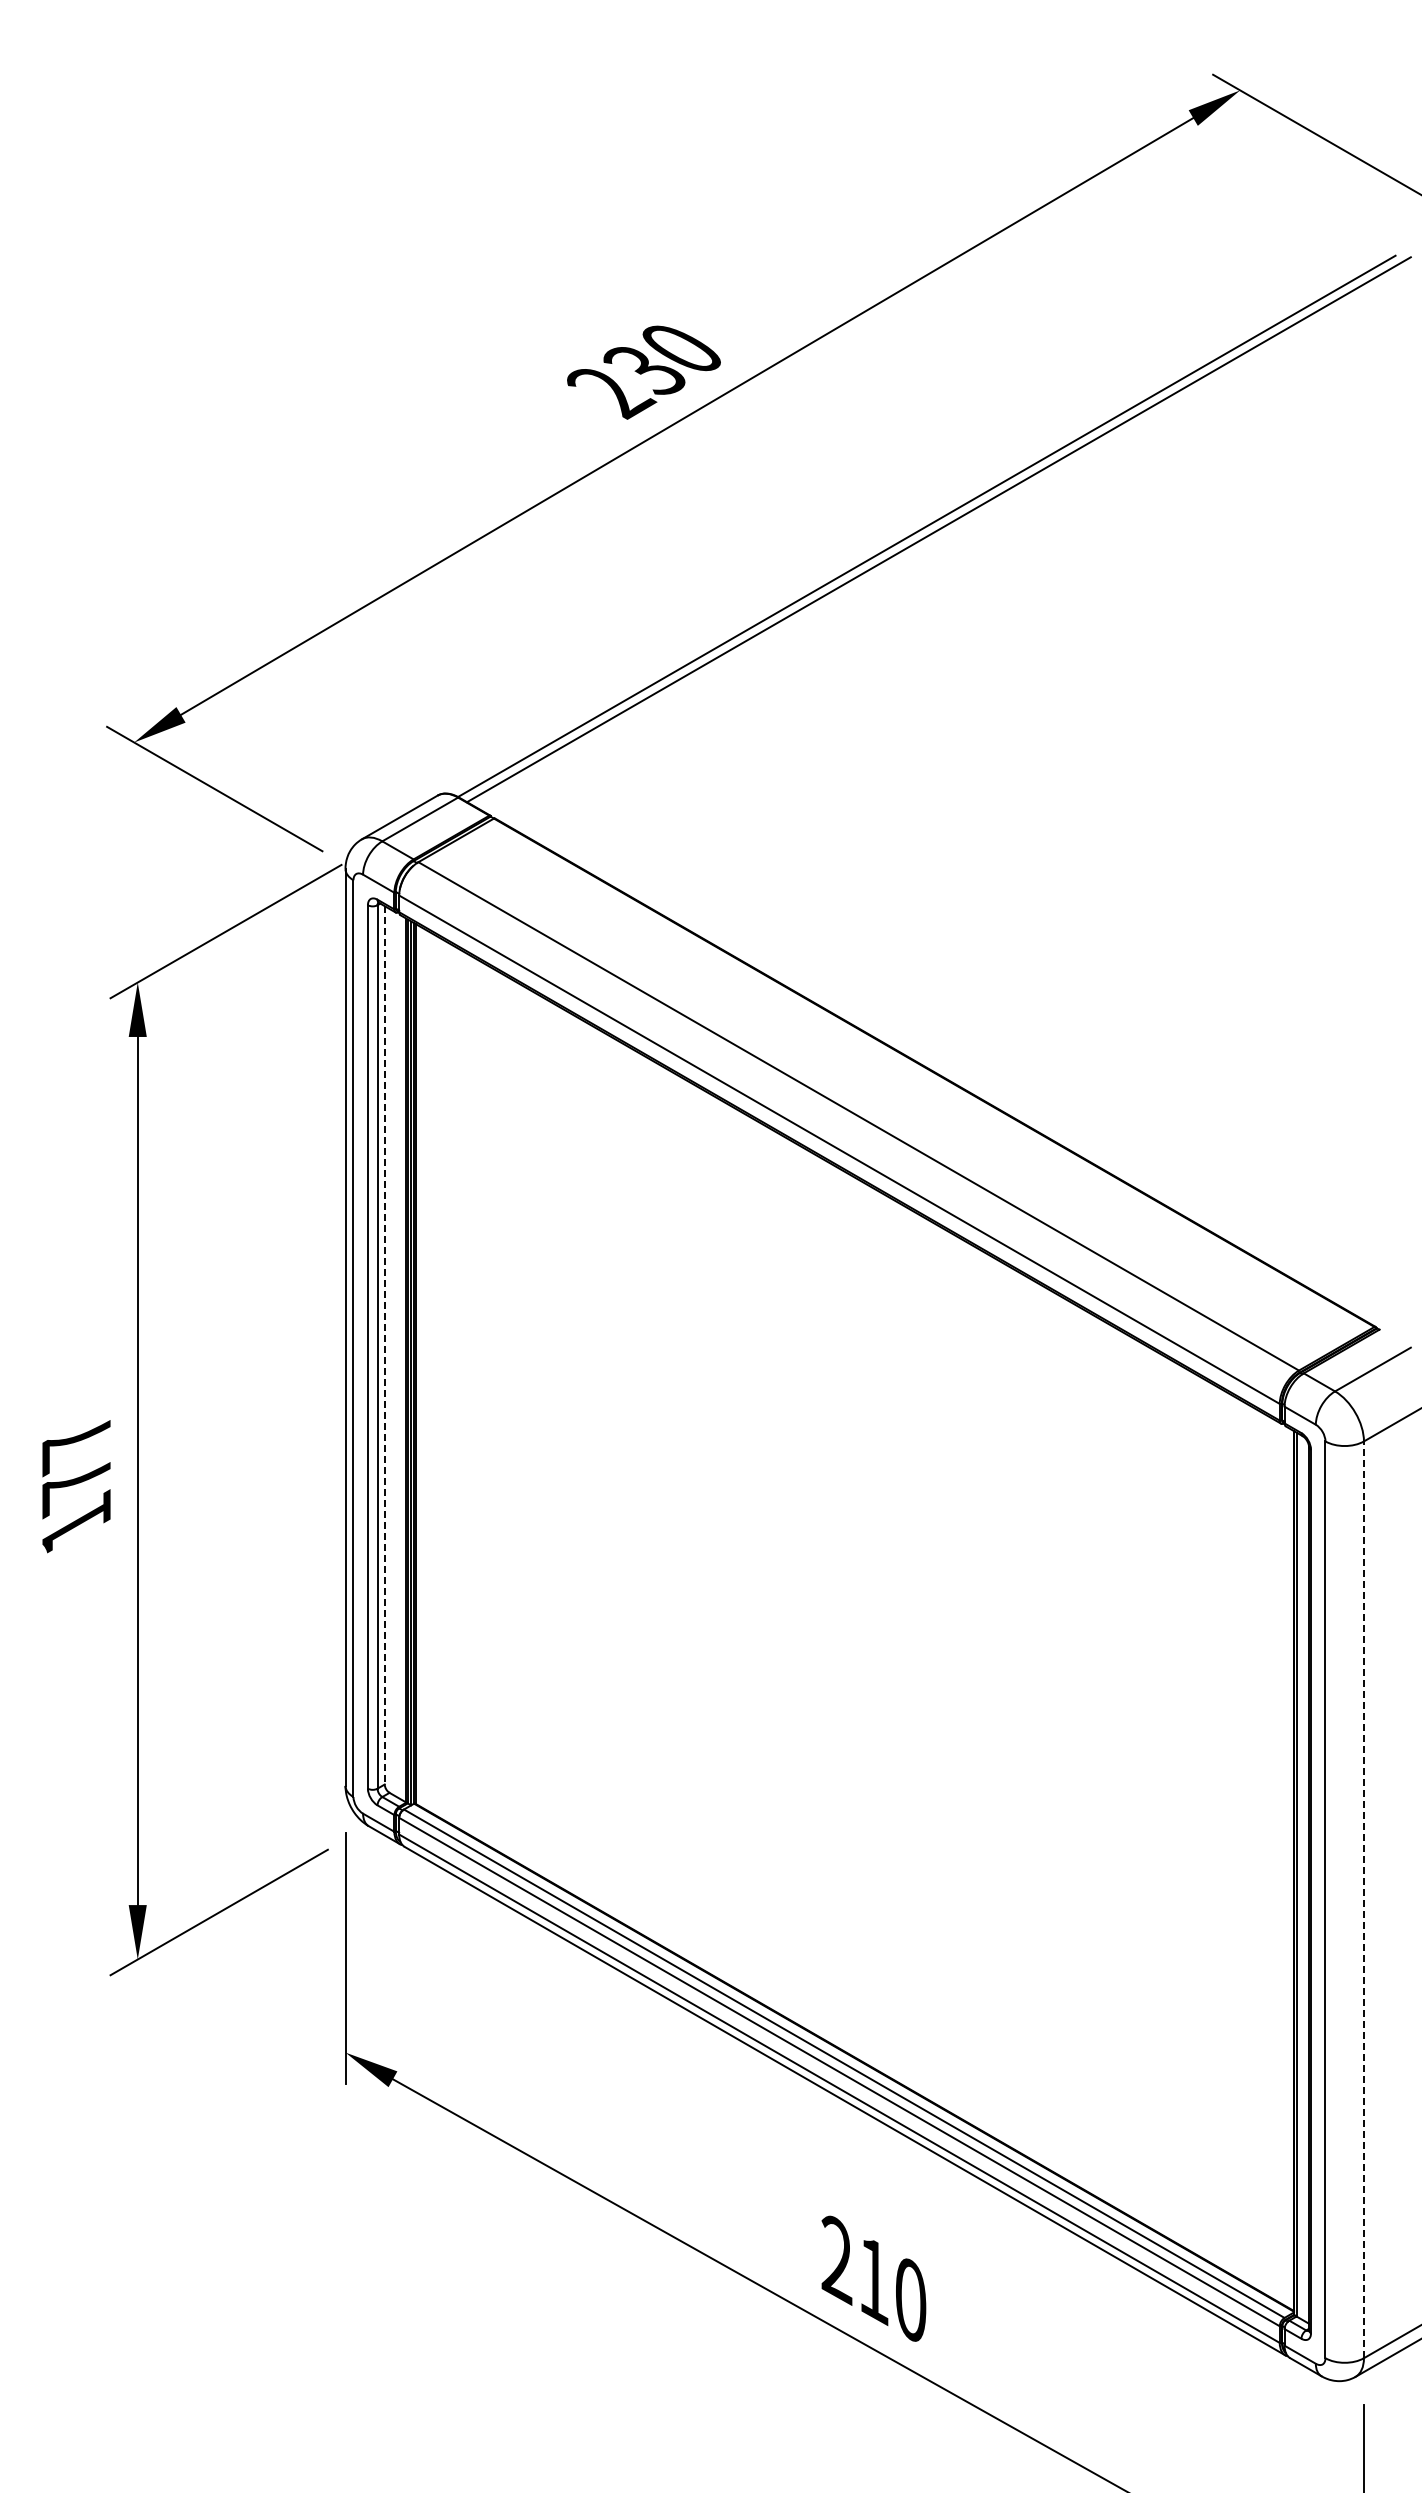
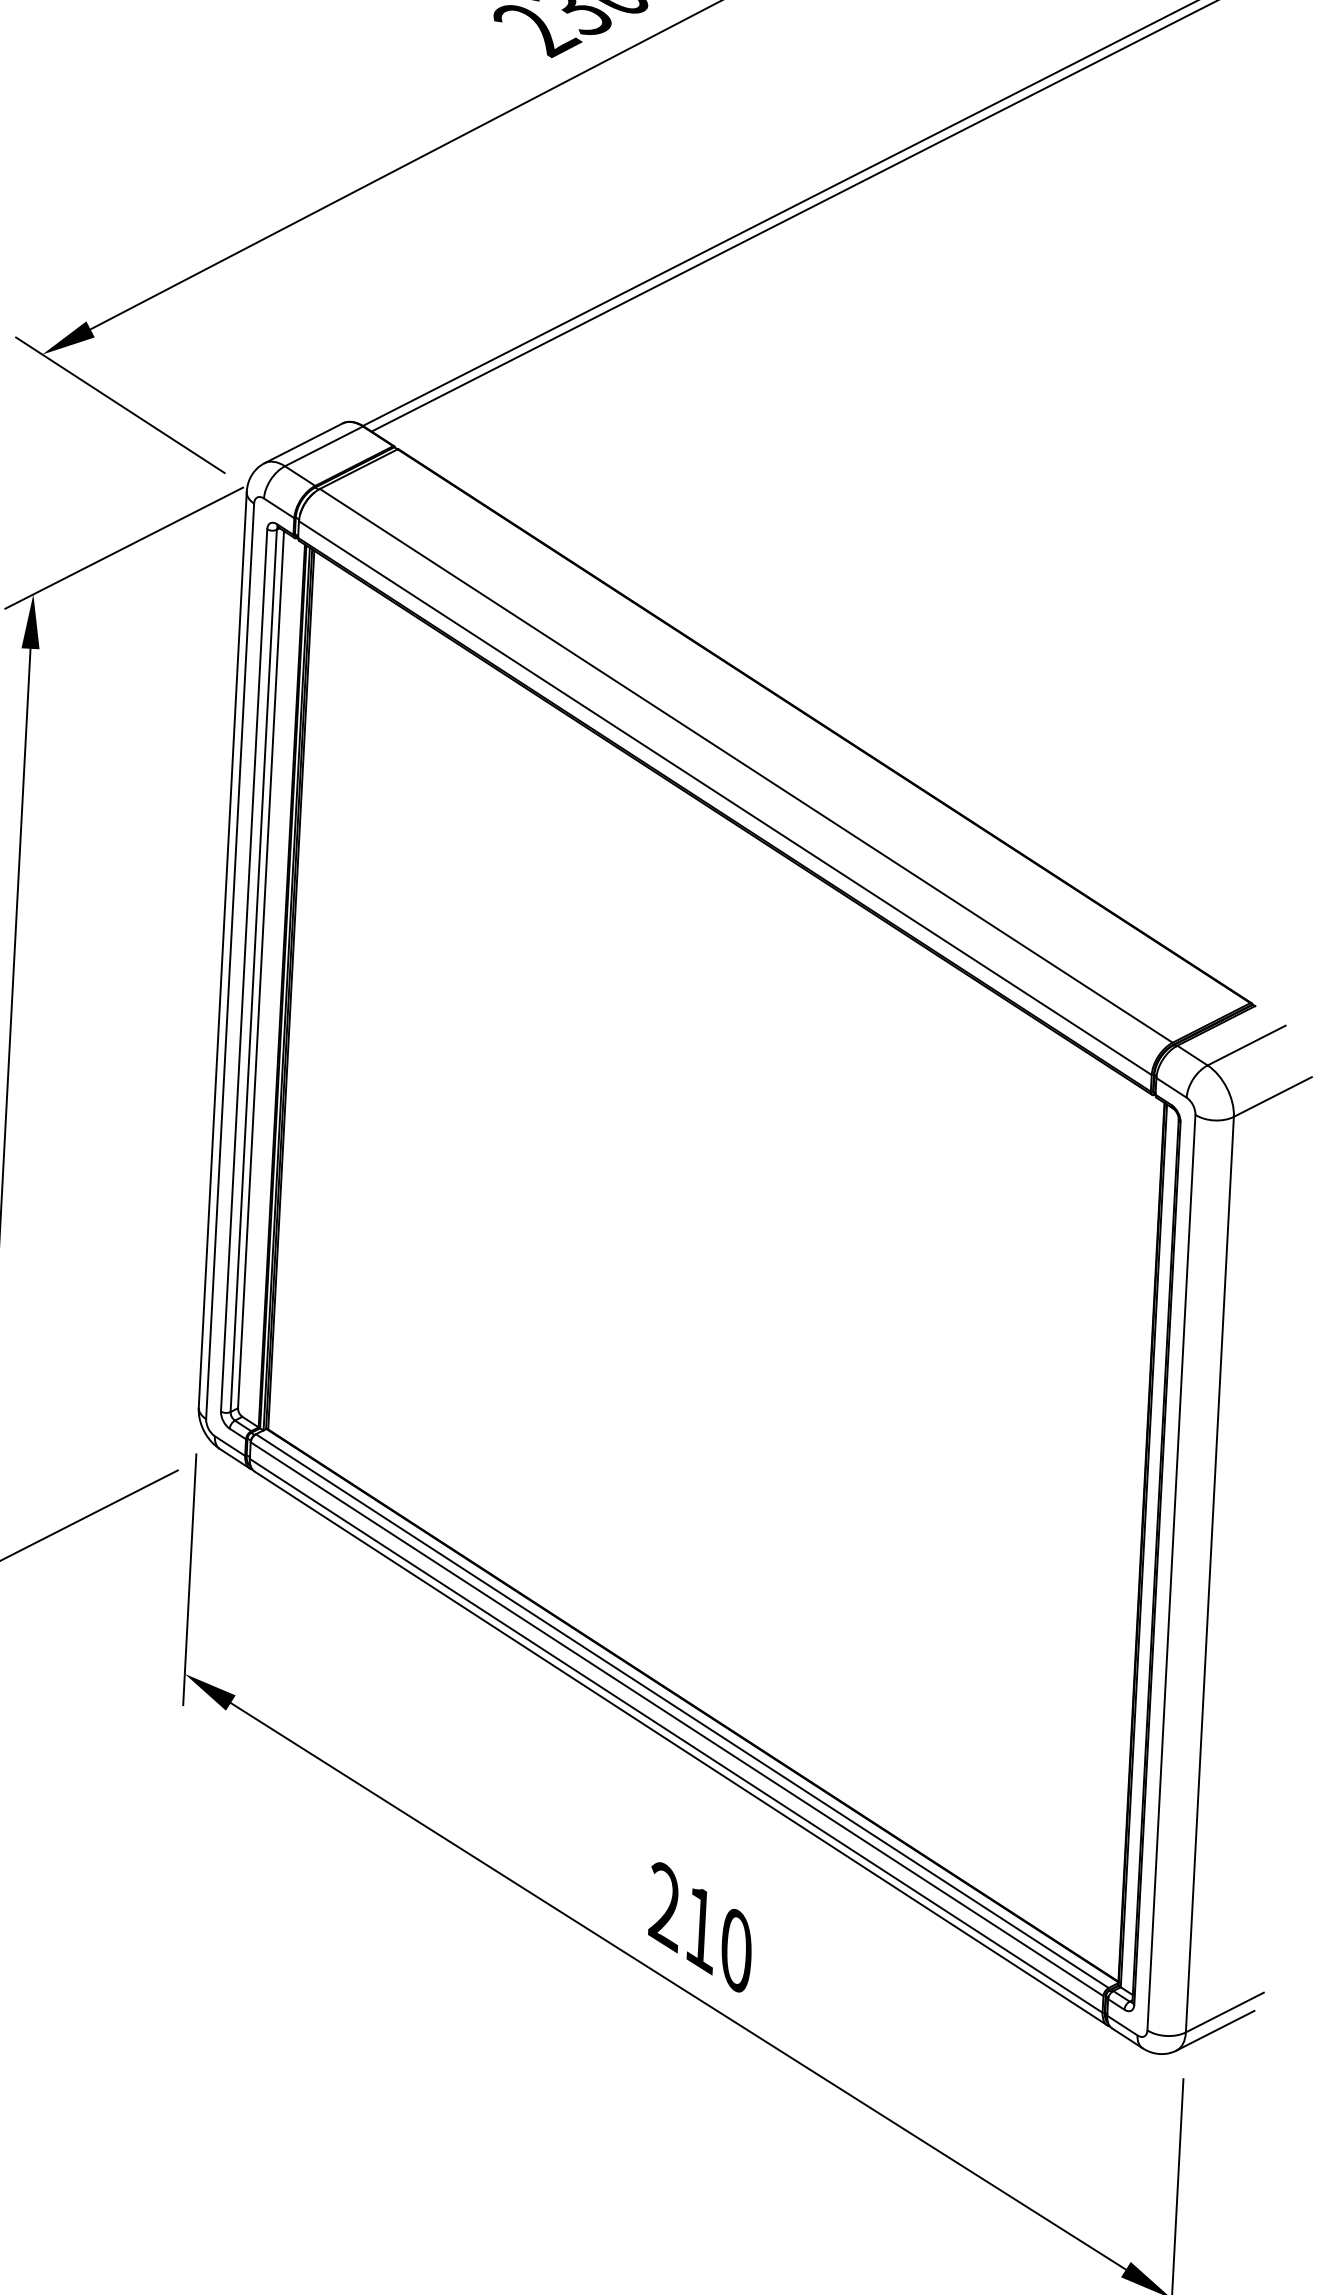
line: (384, 1345) -> (260, 969), dashed -> solid
line: (1363, 1899) -> (1209, 1574), dashed -> solid

